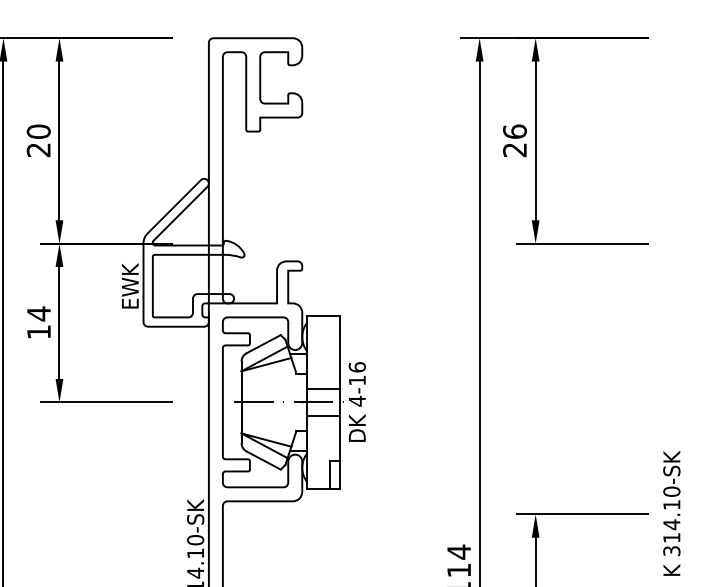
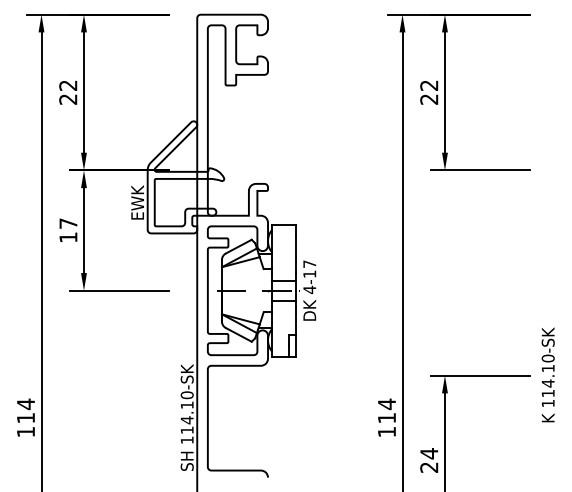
text: (39, 131) -> (68, 85), 20 -> 22
text: (515, 131) -> (429, 85), 26 -> 22
text: (39, 313) -> (68, 223), 14 -> 17
text: (356, 367) -> (309, 264), 4-16 -> 4-17
text: (670, 551) -> (547, 403), 314.10-SK -> 114.10-SK

